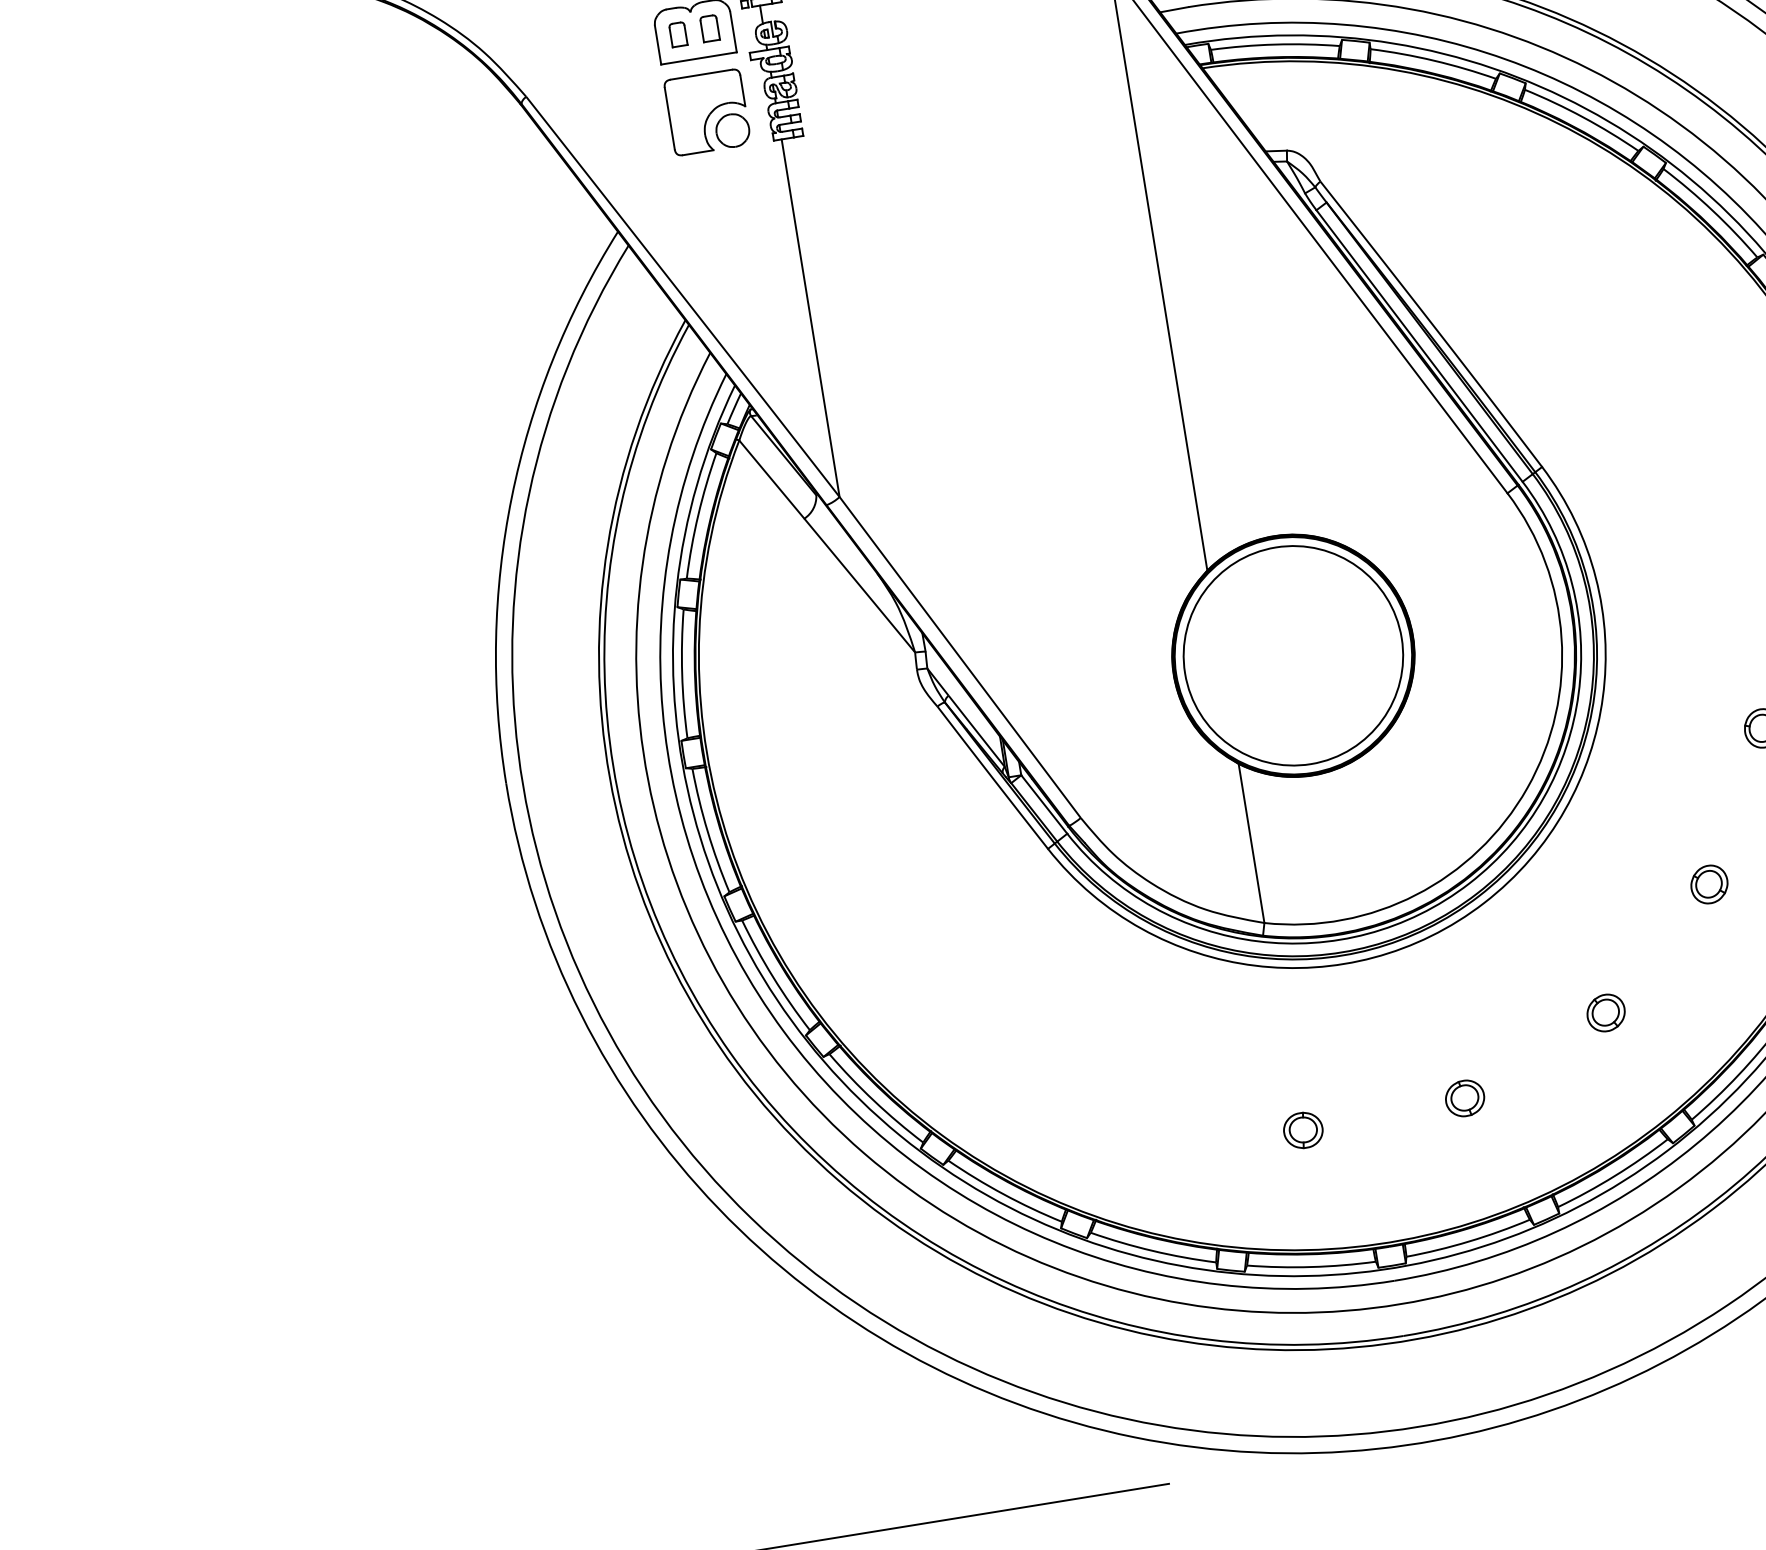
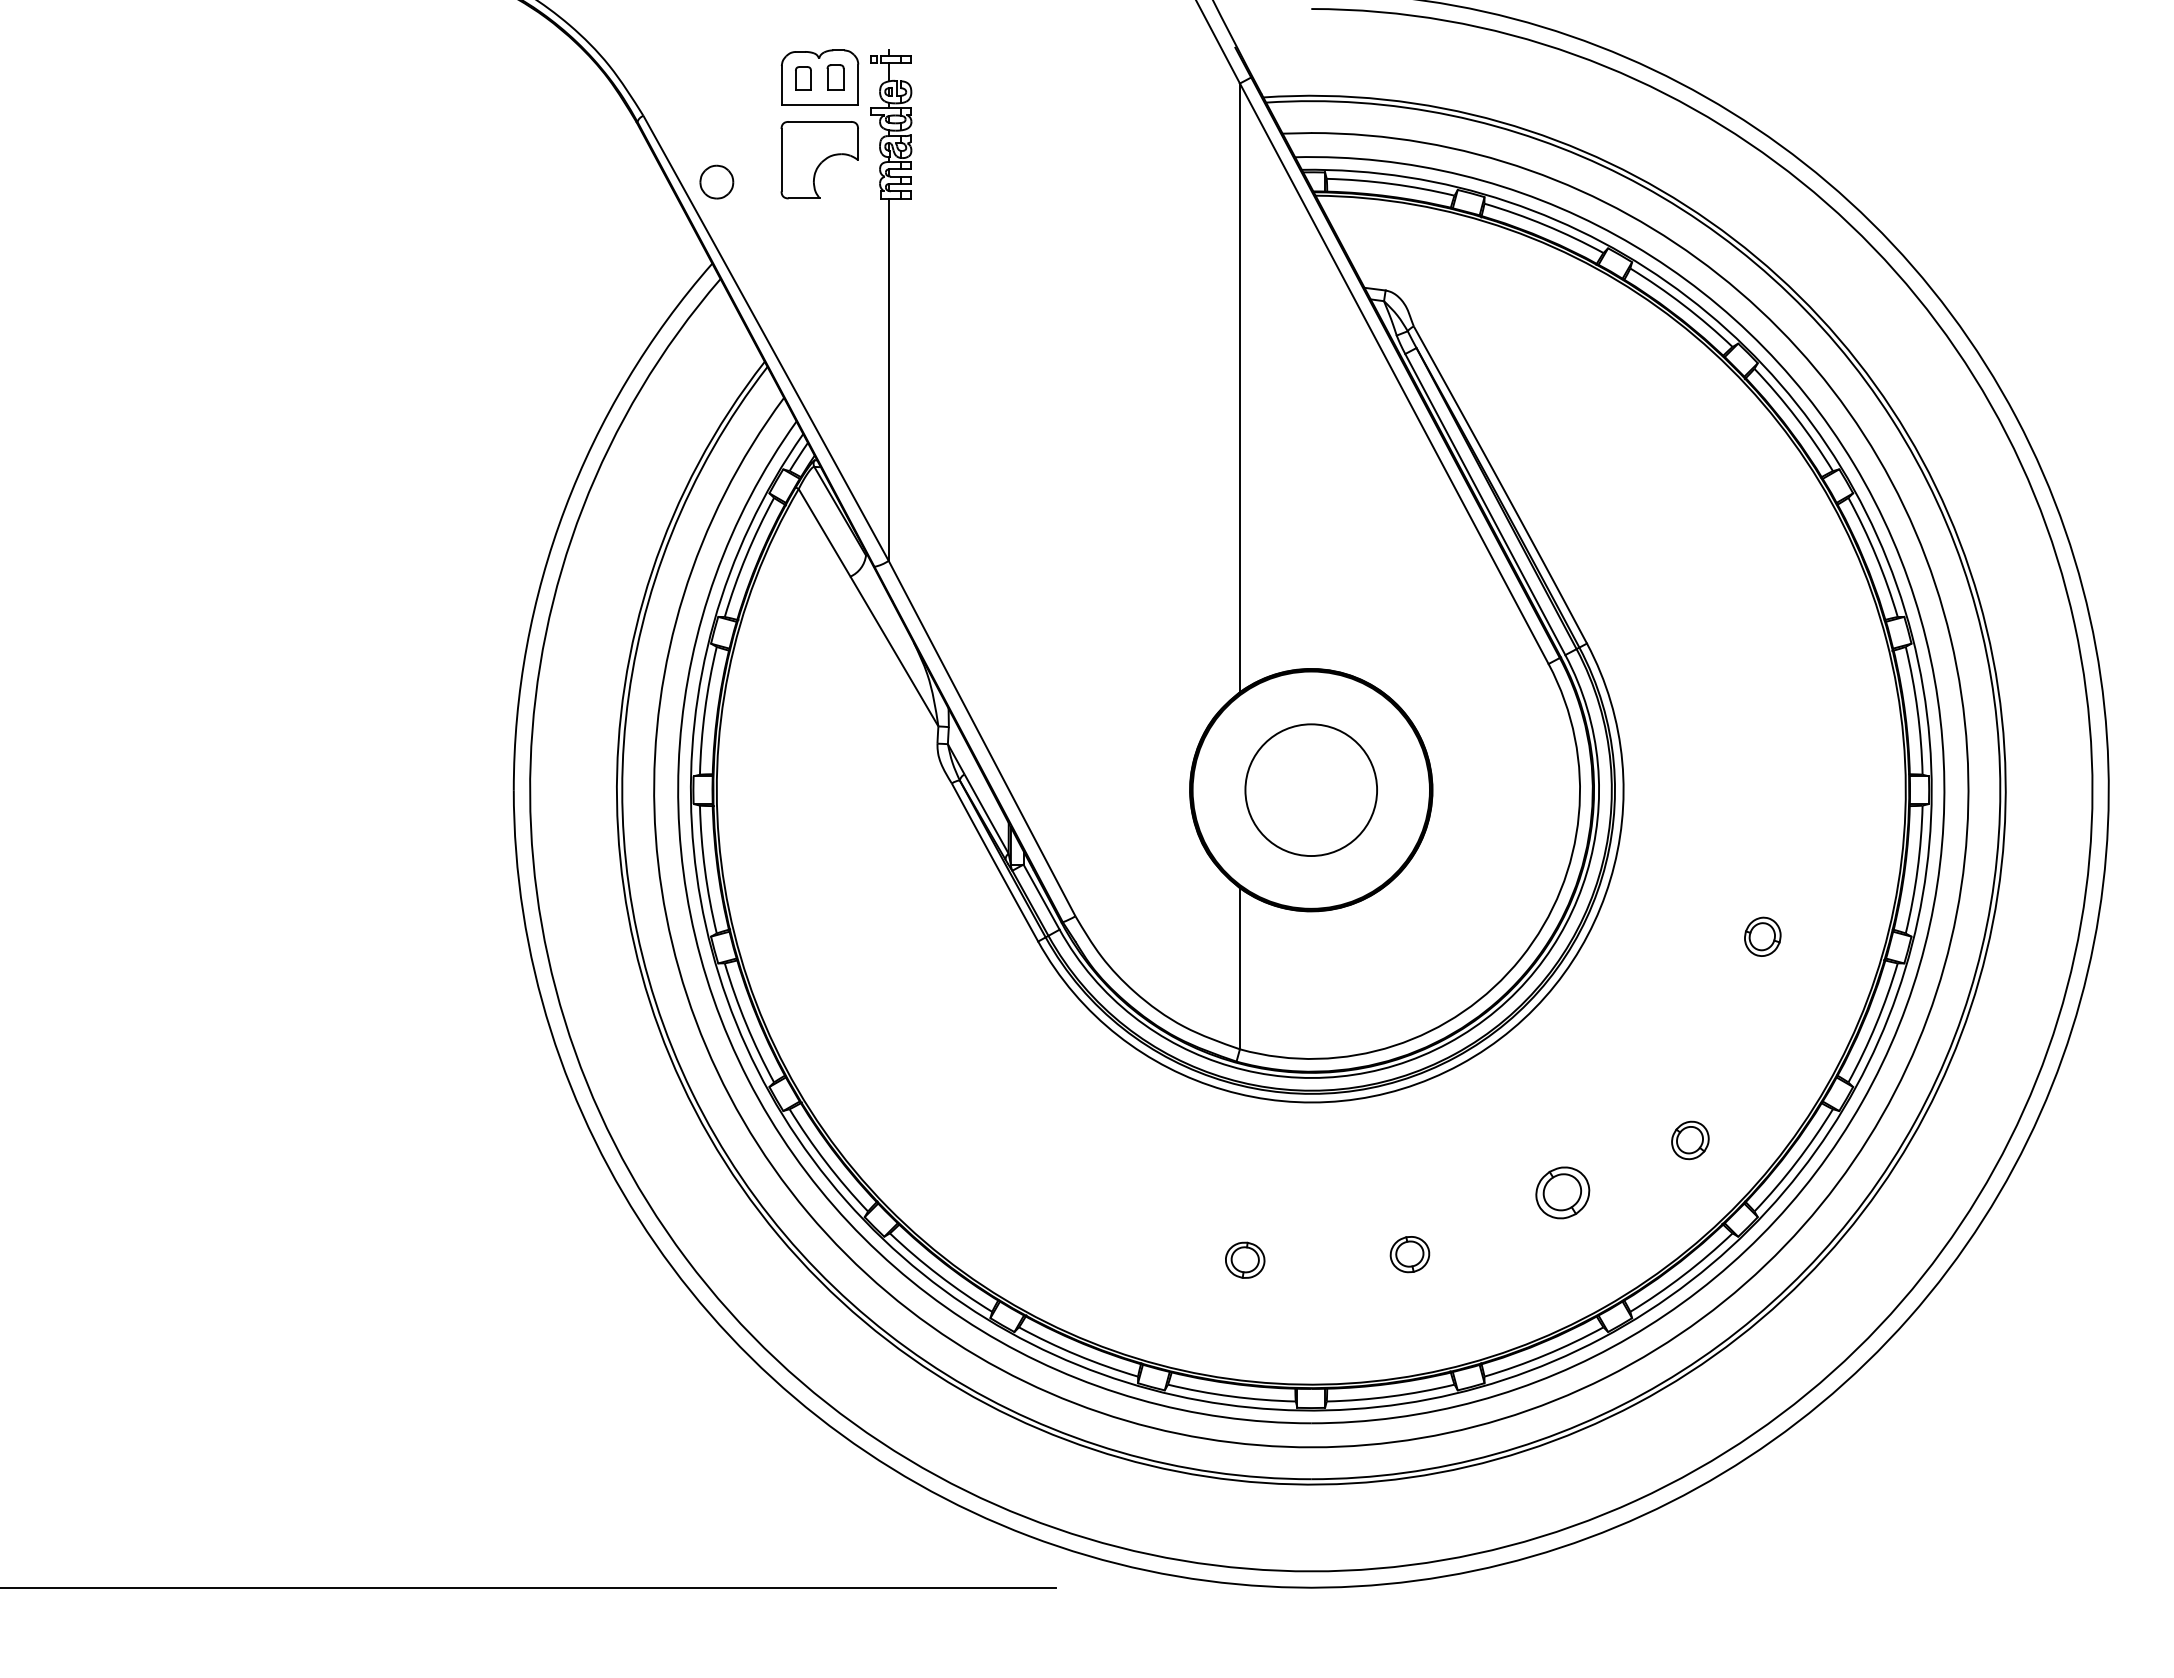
part: (732, 130) -> (716, 181), moved
circle: (1293, 655) -> (1311, 789), size x0.6
part: (1709, 884) -> (1690, 1140), moved
part: (1605, 1012) -> (1562, 1192), size x1.4

